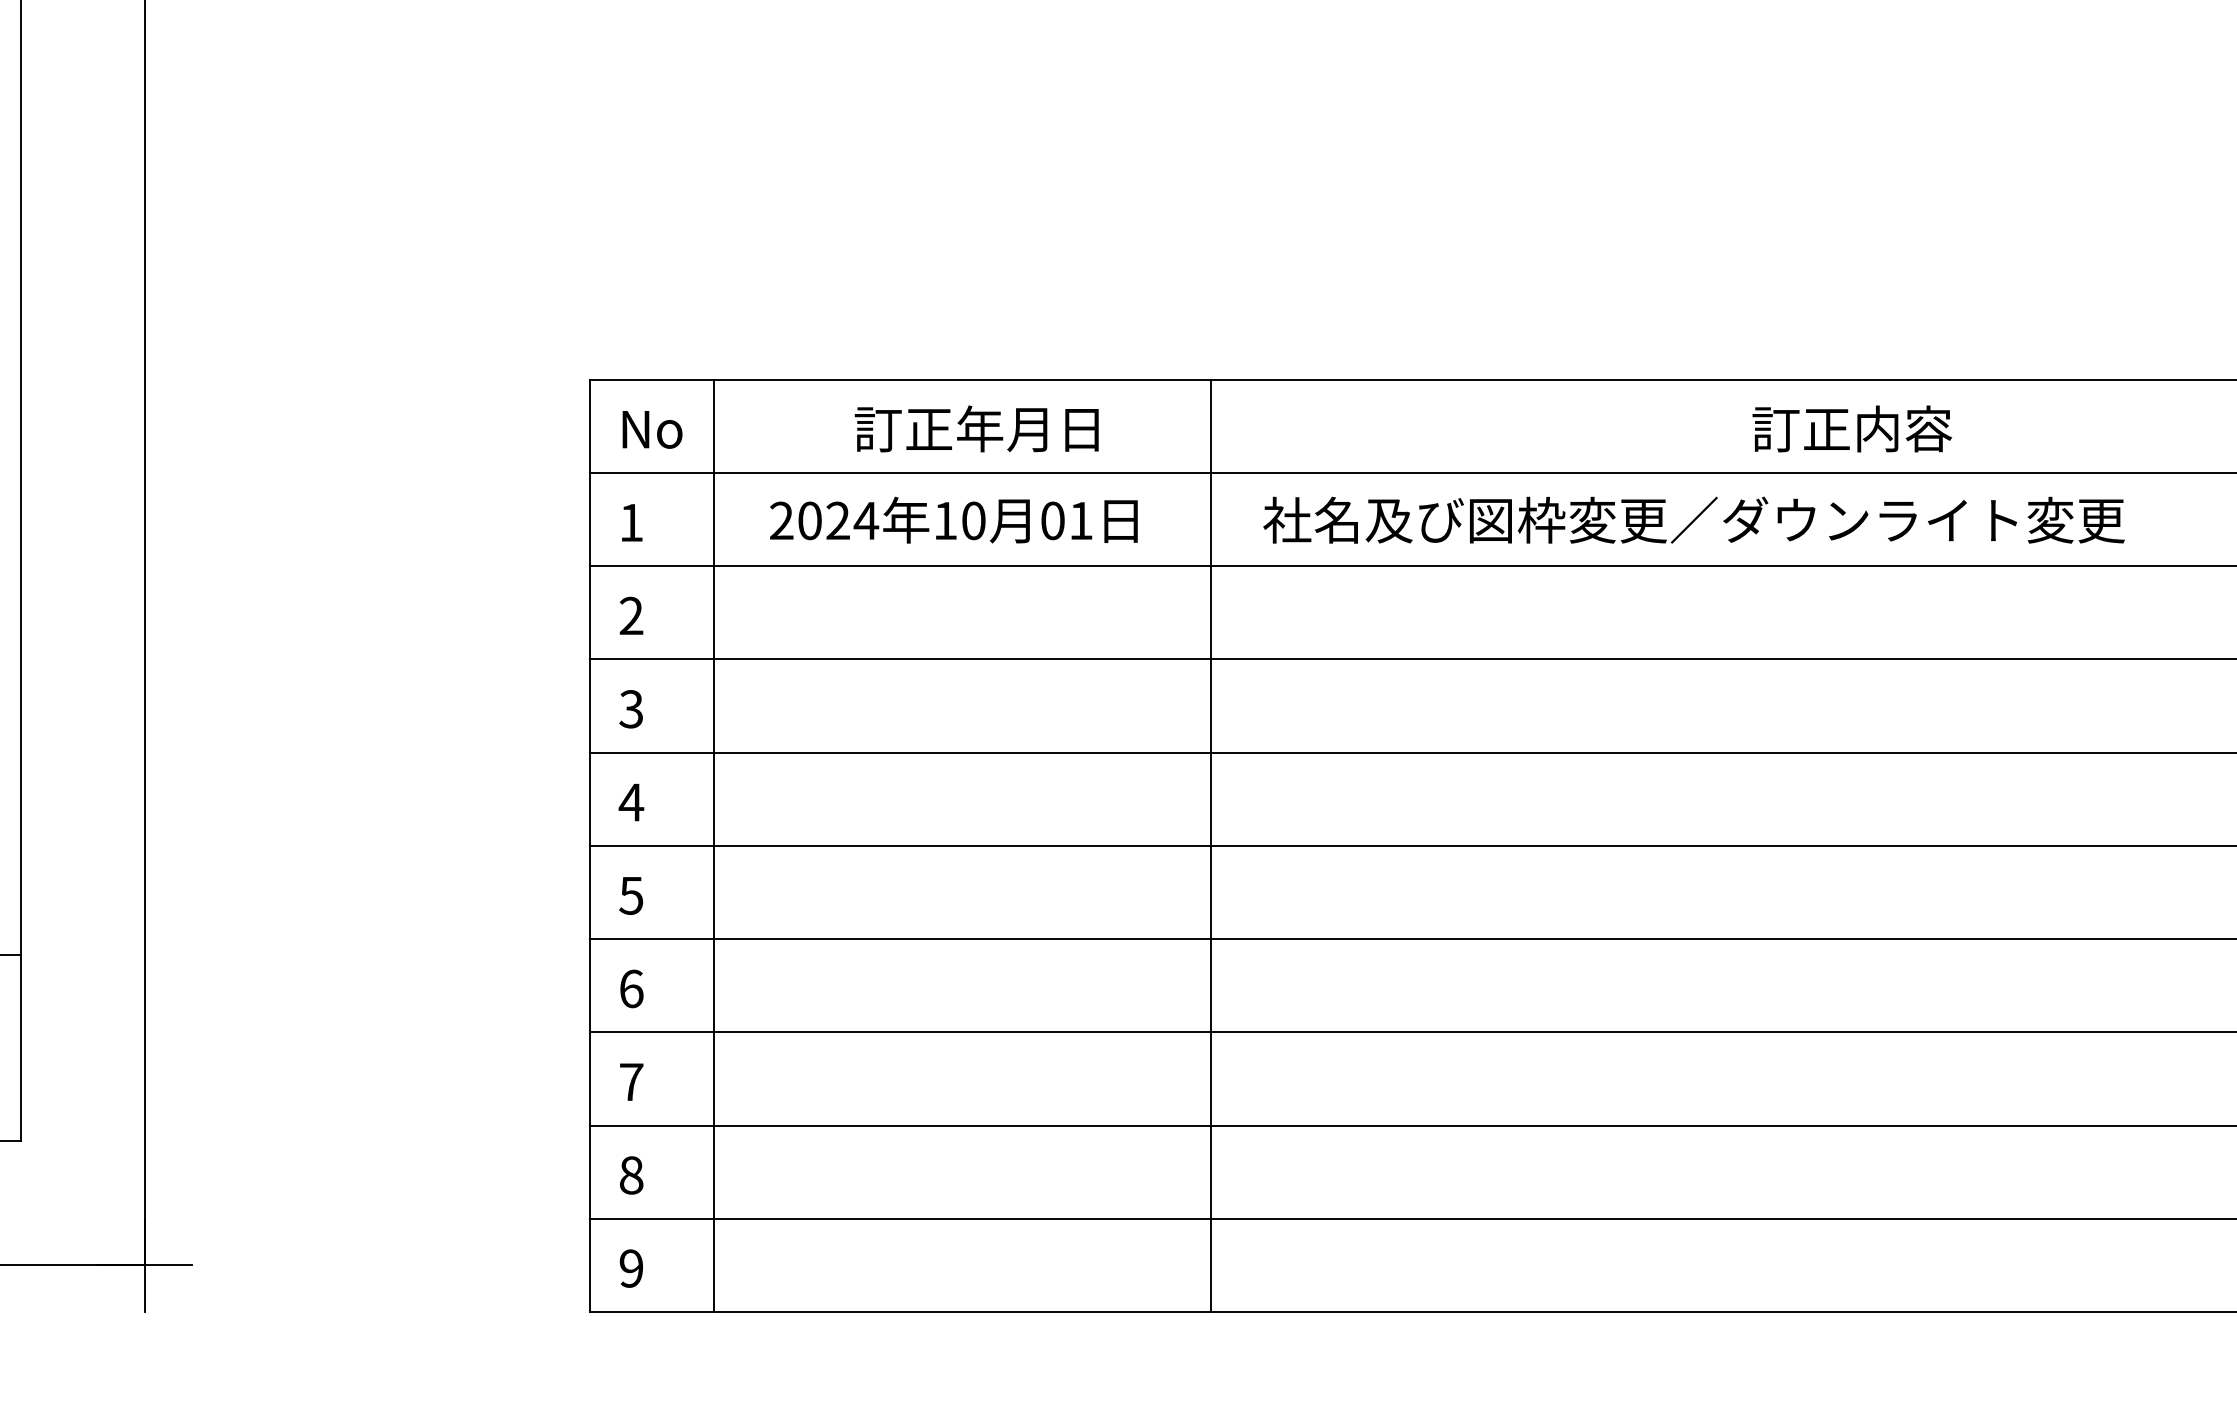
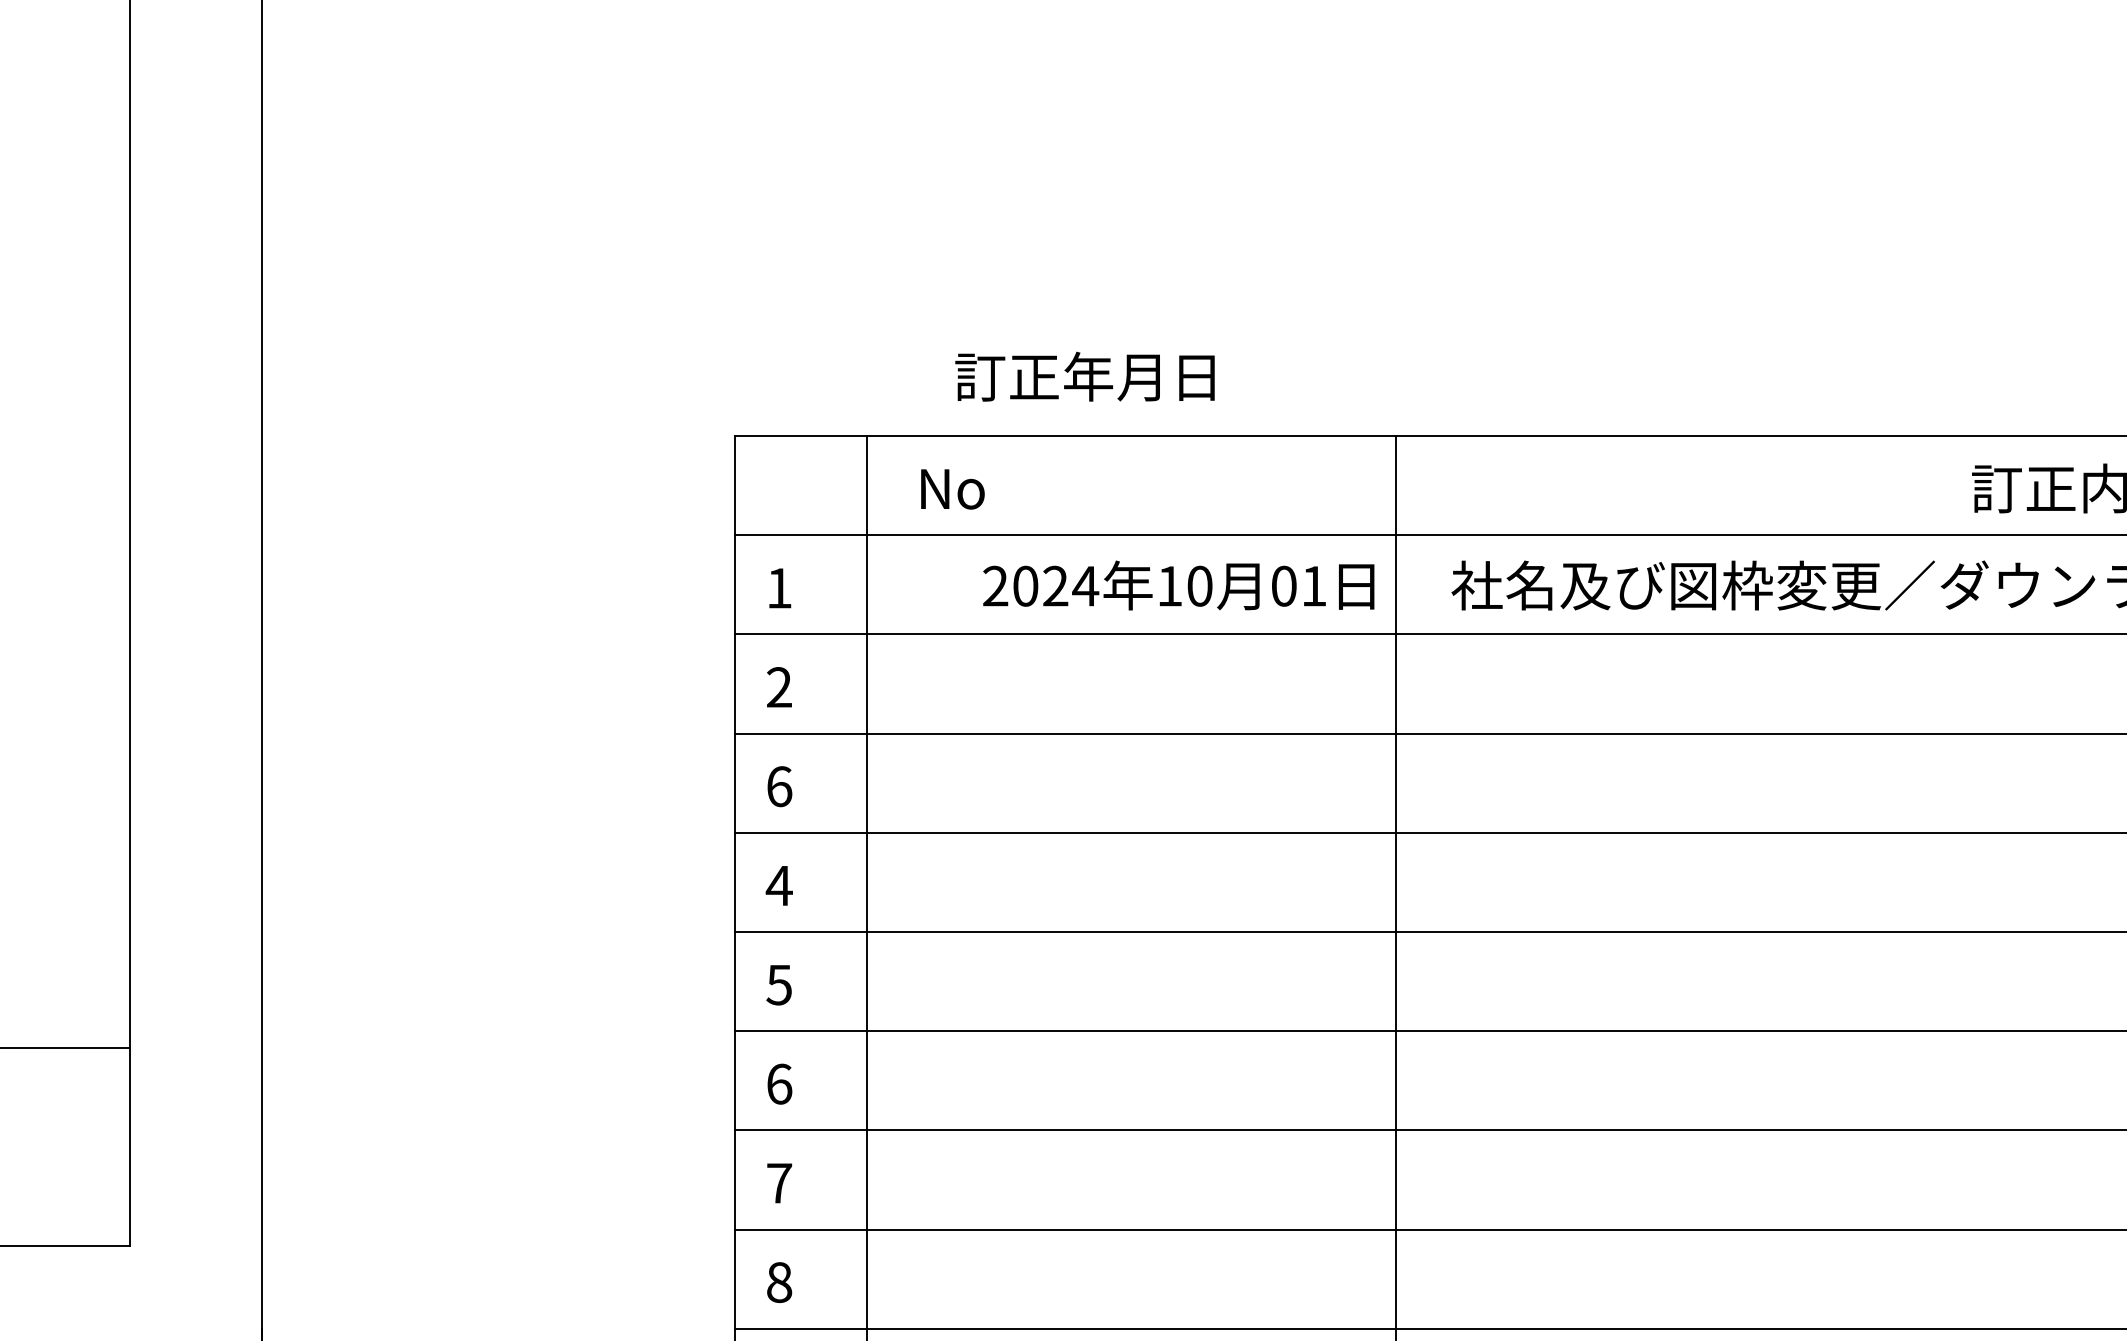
text: (976, 428) -> (1084, 376), moved
text: (652, 429) -> (952, 489), moved
text: (953, 519) -> (1178, 584), moved
text: (631, 709) -> (779, 786), 3 -> 6

